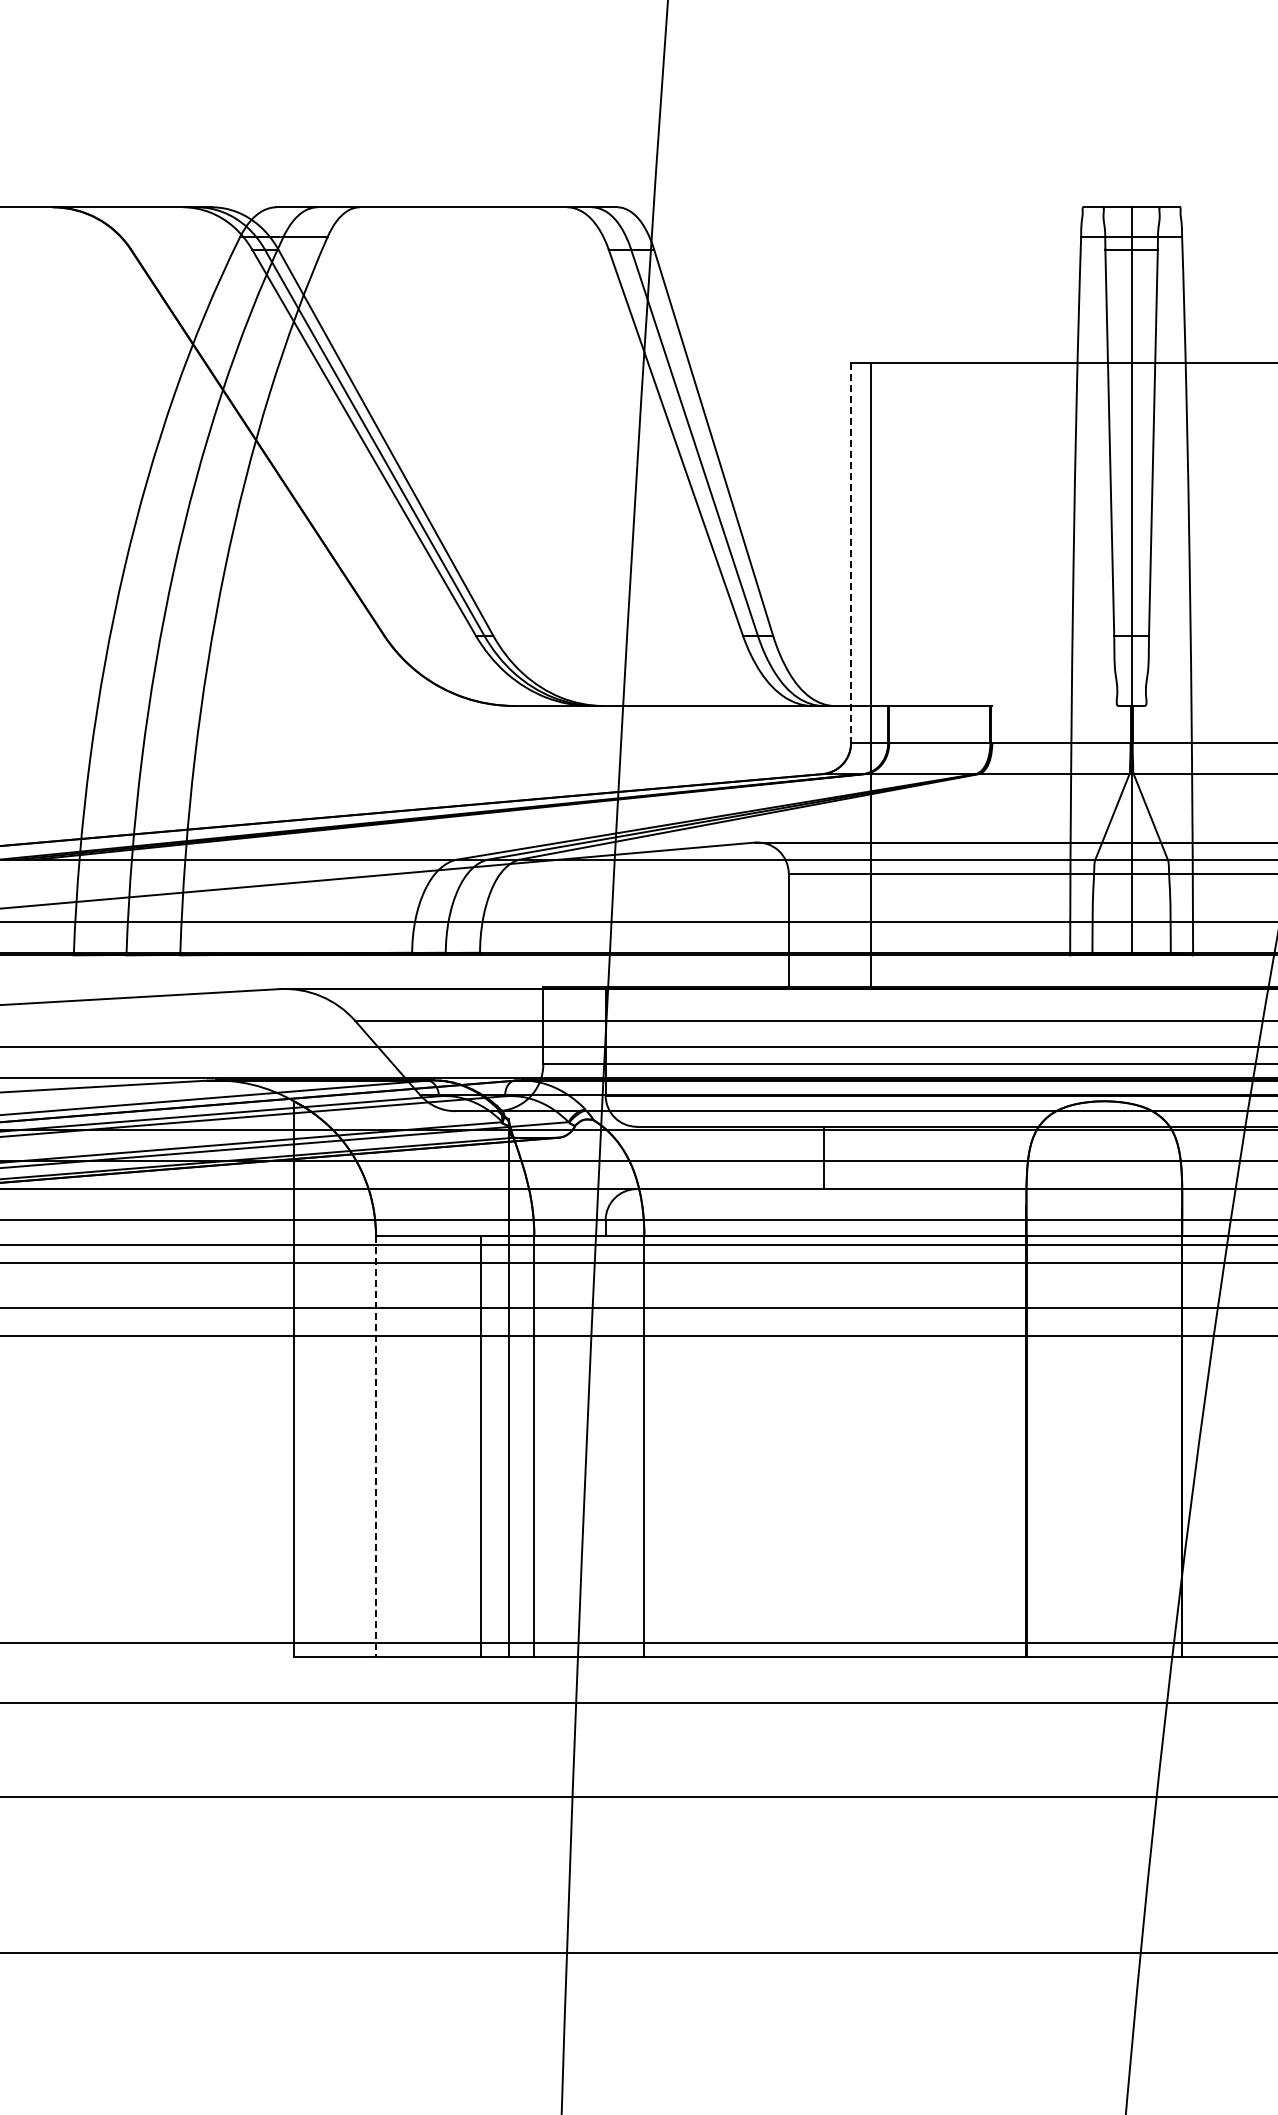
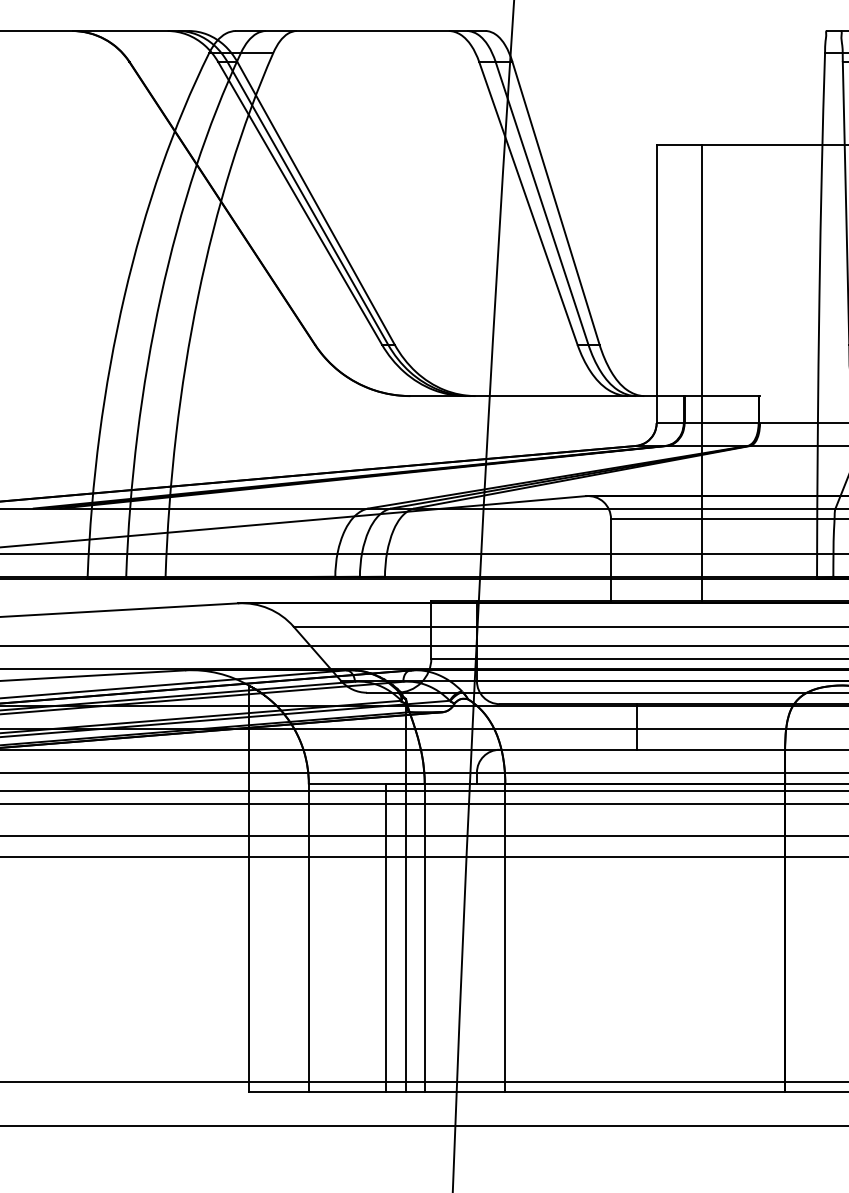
line: (851, 553) -> (656, 284), dashed -> solid
line: (871, 674) -> (702, 373), moved
line: (376, 1446) -> (309, 938), dashed -> solid

